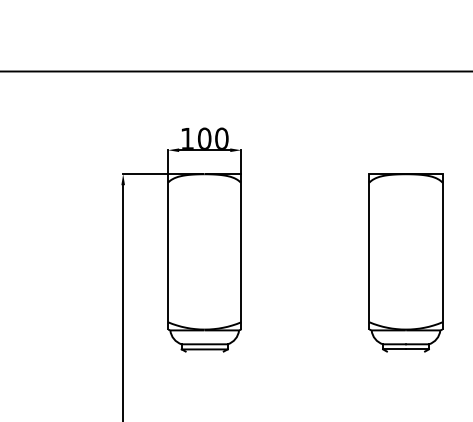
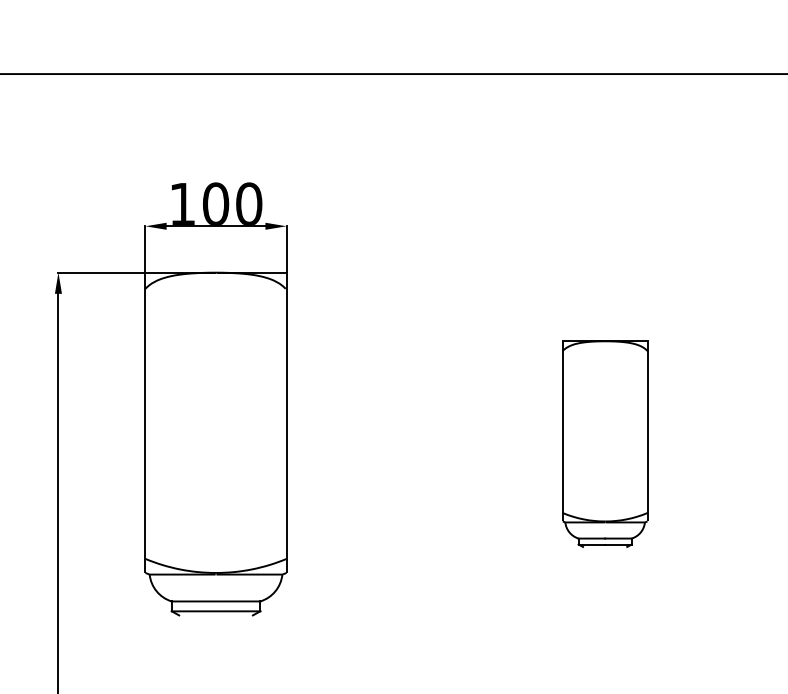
part: (405, 262) -> (604, 443), size x0.6

